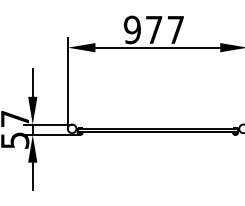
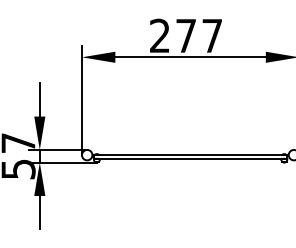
text: (132, 29) -> (159, 35), 977 -> 277

